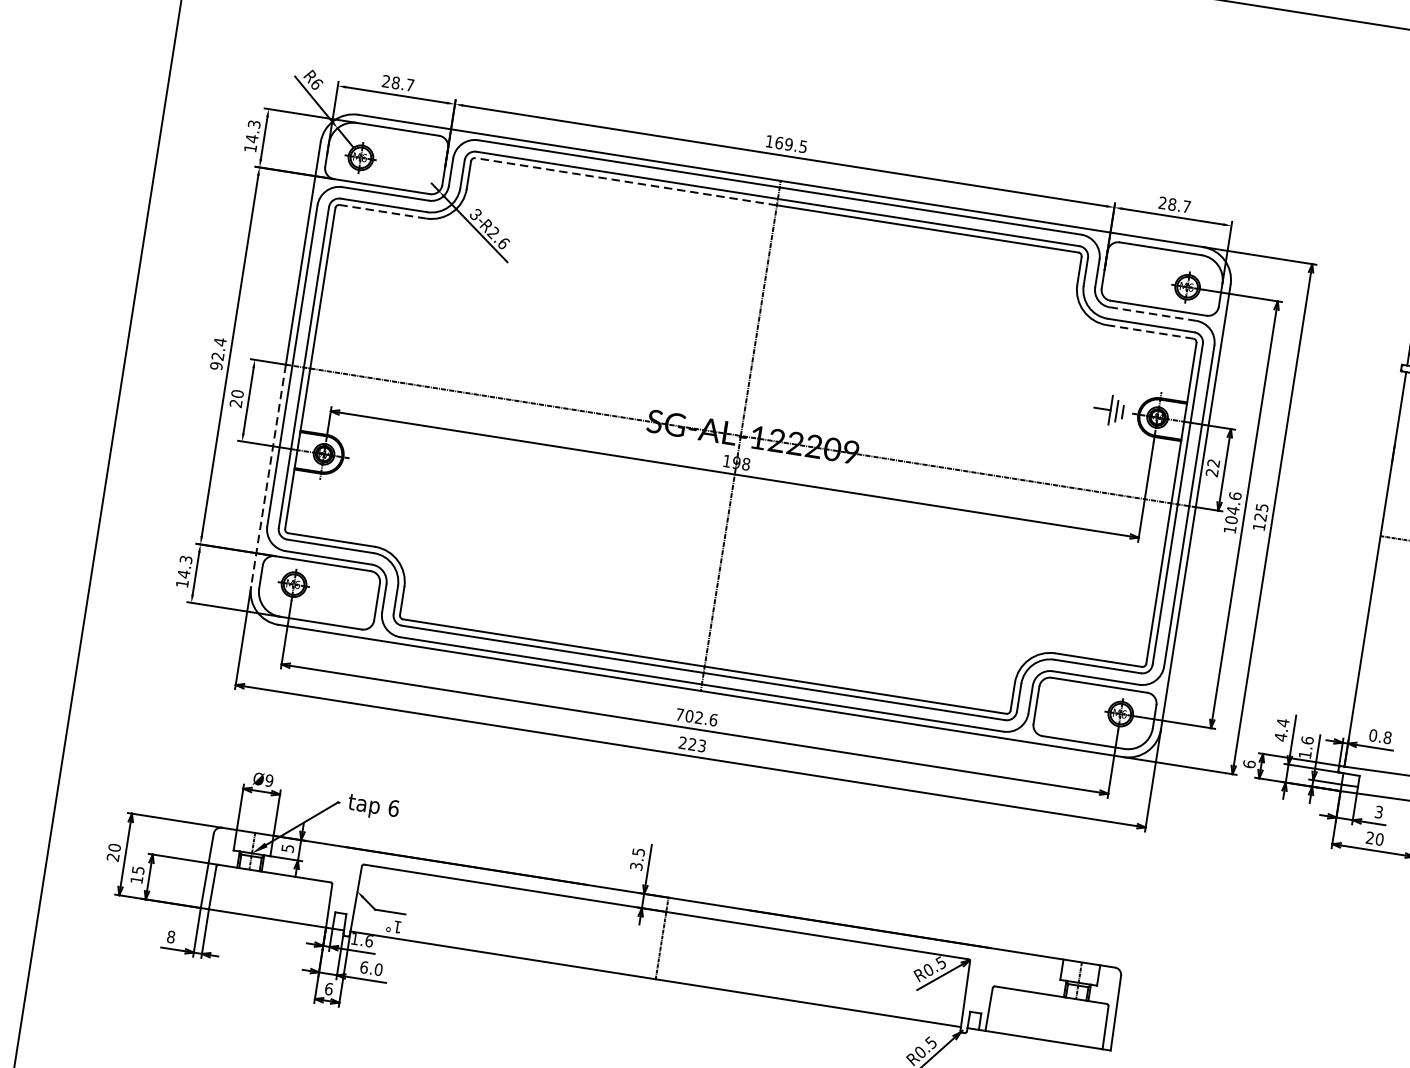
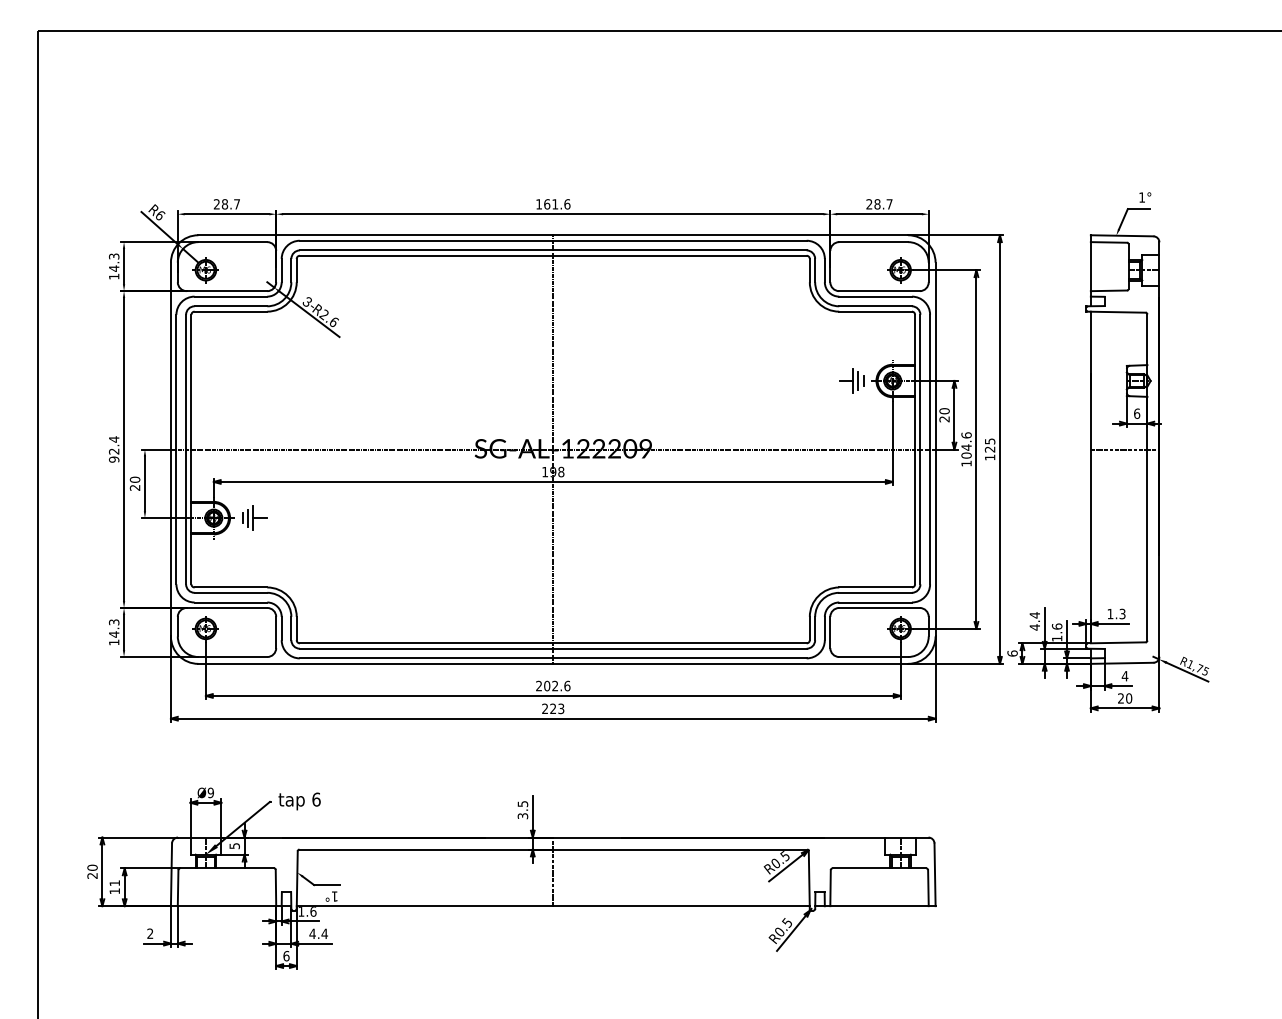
text: (796, 145) -> (561, 204), 169.5 -> 161.6
line: (626, 181) -> (426, 255), dashed -> solid
line: (382, 211) -> (230, 311), dashed -> solid
line: (1154, 314) -> (876, 296), dashed -> solid
line: (1151, 331) -> (876, 311), dashed -> solid
part: (372, 461) -> (254, 517), added
text: (1213, 463) -> (944, 411), 22 -> 20
line: (267, 476) -> (170, 543), dashed -> solid
text: (679, 713) -> (538, 685), 702.6 -> 202.6
text: (1380, 735) -> (1116, 613), 0.8 -> 1.3
text: (1378, 812) -> (1124, 676), 3 -> 4
text: (137, 870) -> (114, 883), 15 -> 11
text: (171, 936) -> (150, 933), 8 -> 2
text: (371, 968) -> (318, 933), 6.0 -> 4.4

